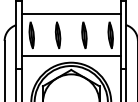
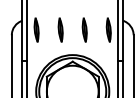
line: (71, 13) -> (72, 10), removed
line: (71, 56) -> (72, 49), removed

